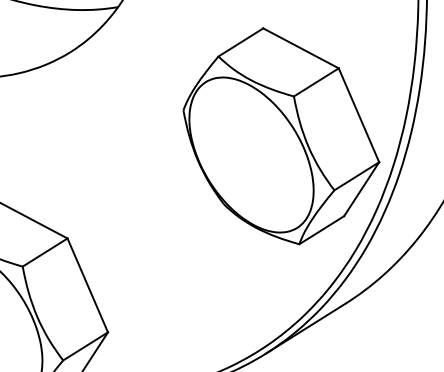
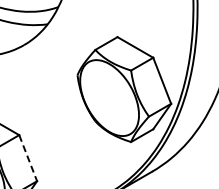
line: (88, 286) -> (28, 158), solid -> dashed

